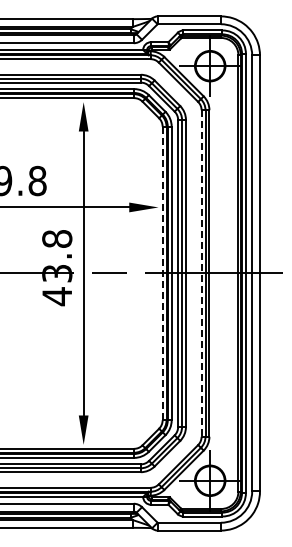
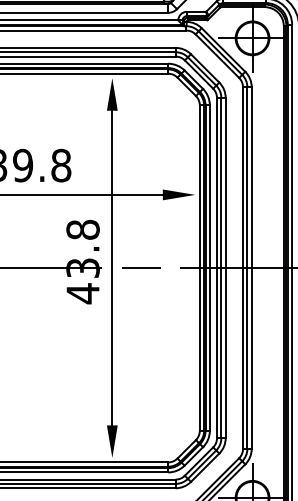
line: (162, 273) -> (199, 268), dashed -> solid
line: (201, 273) -> (242, 268), dashed -> solid

